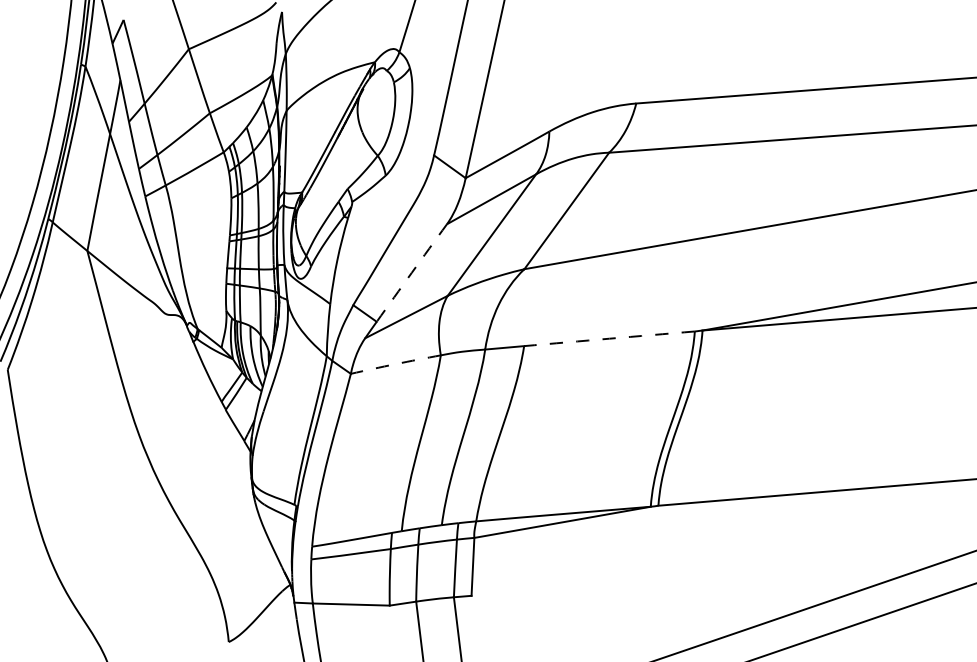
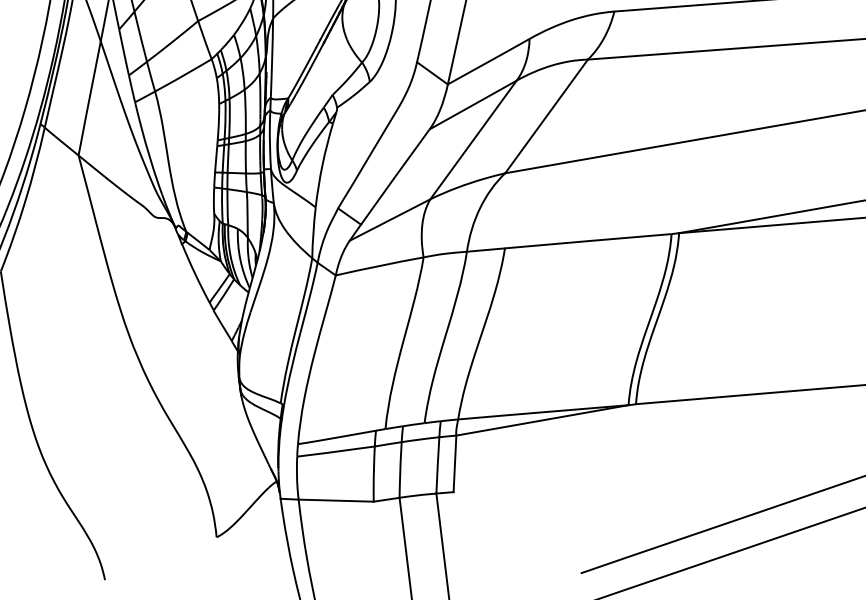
arc: (411, 272) -> (394, 176), dashed -> solid
arc: (609, 338) -> (588, 240), dashed -> solid
arc: (395, 364) -> (379, 266), dashed -> solid

